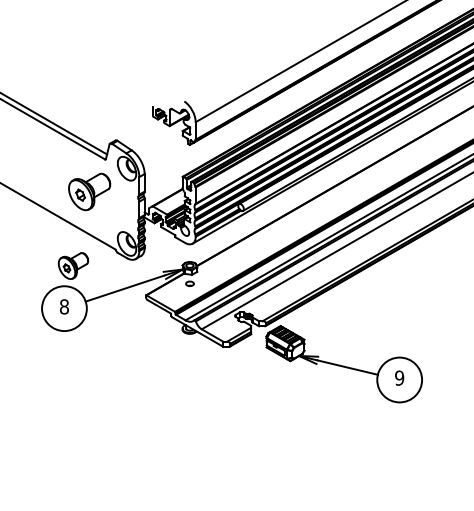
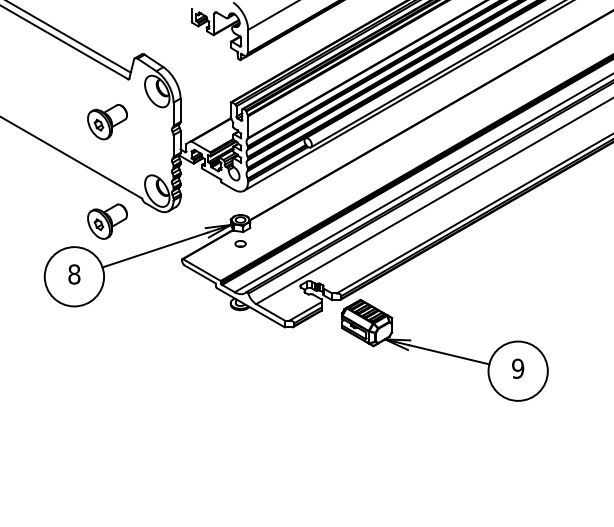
part: (88, 191) -> (106, 121), size x0.71
part: (73, 265) -> (107, 220), moved

